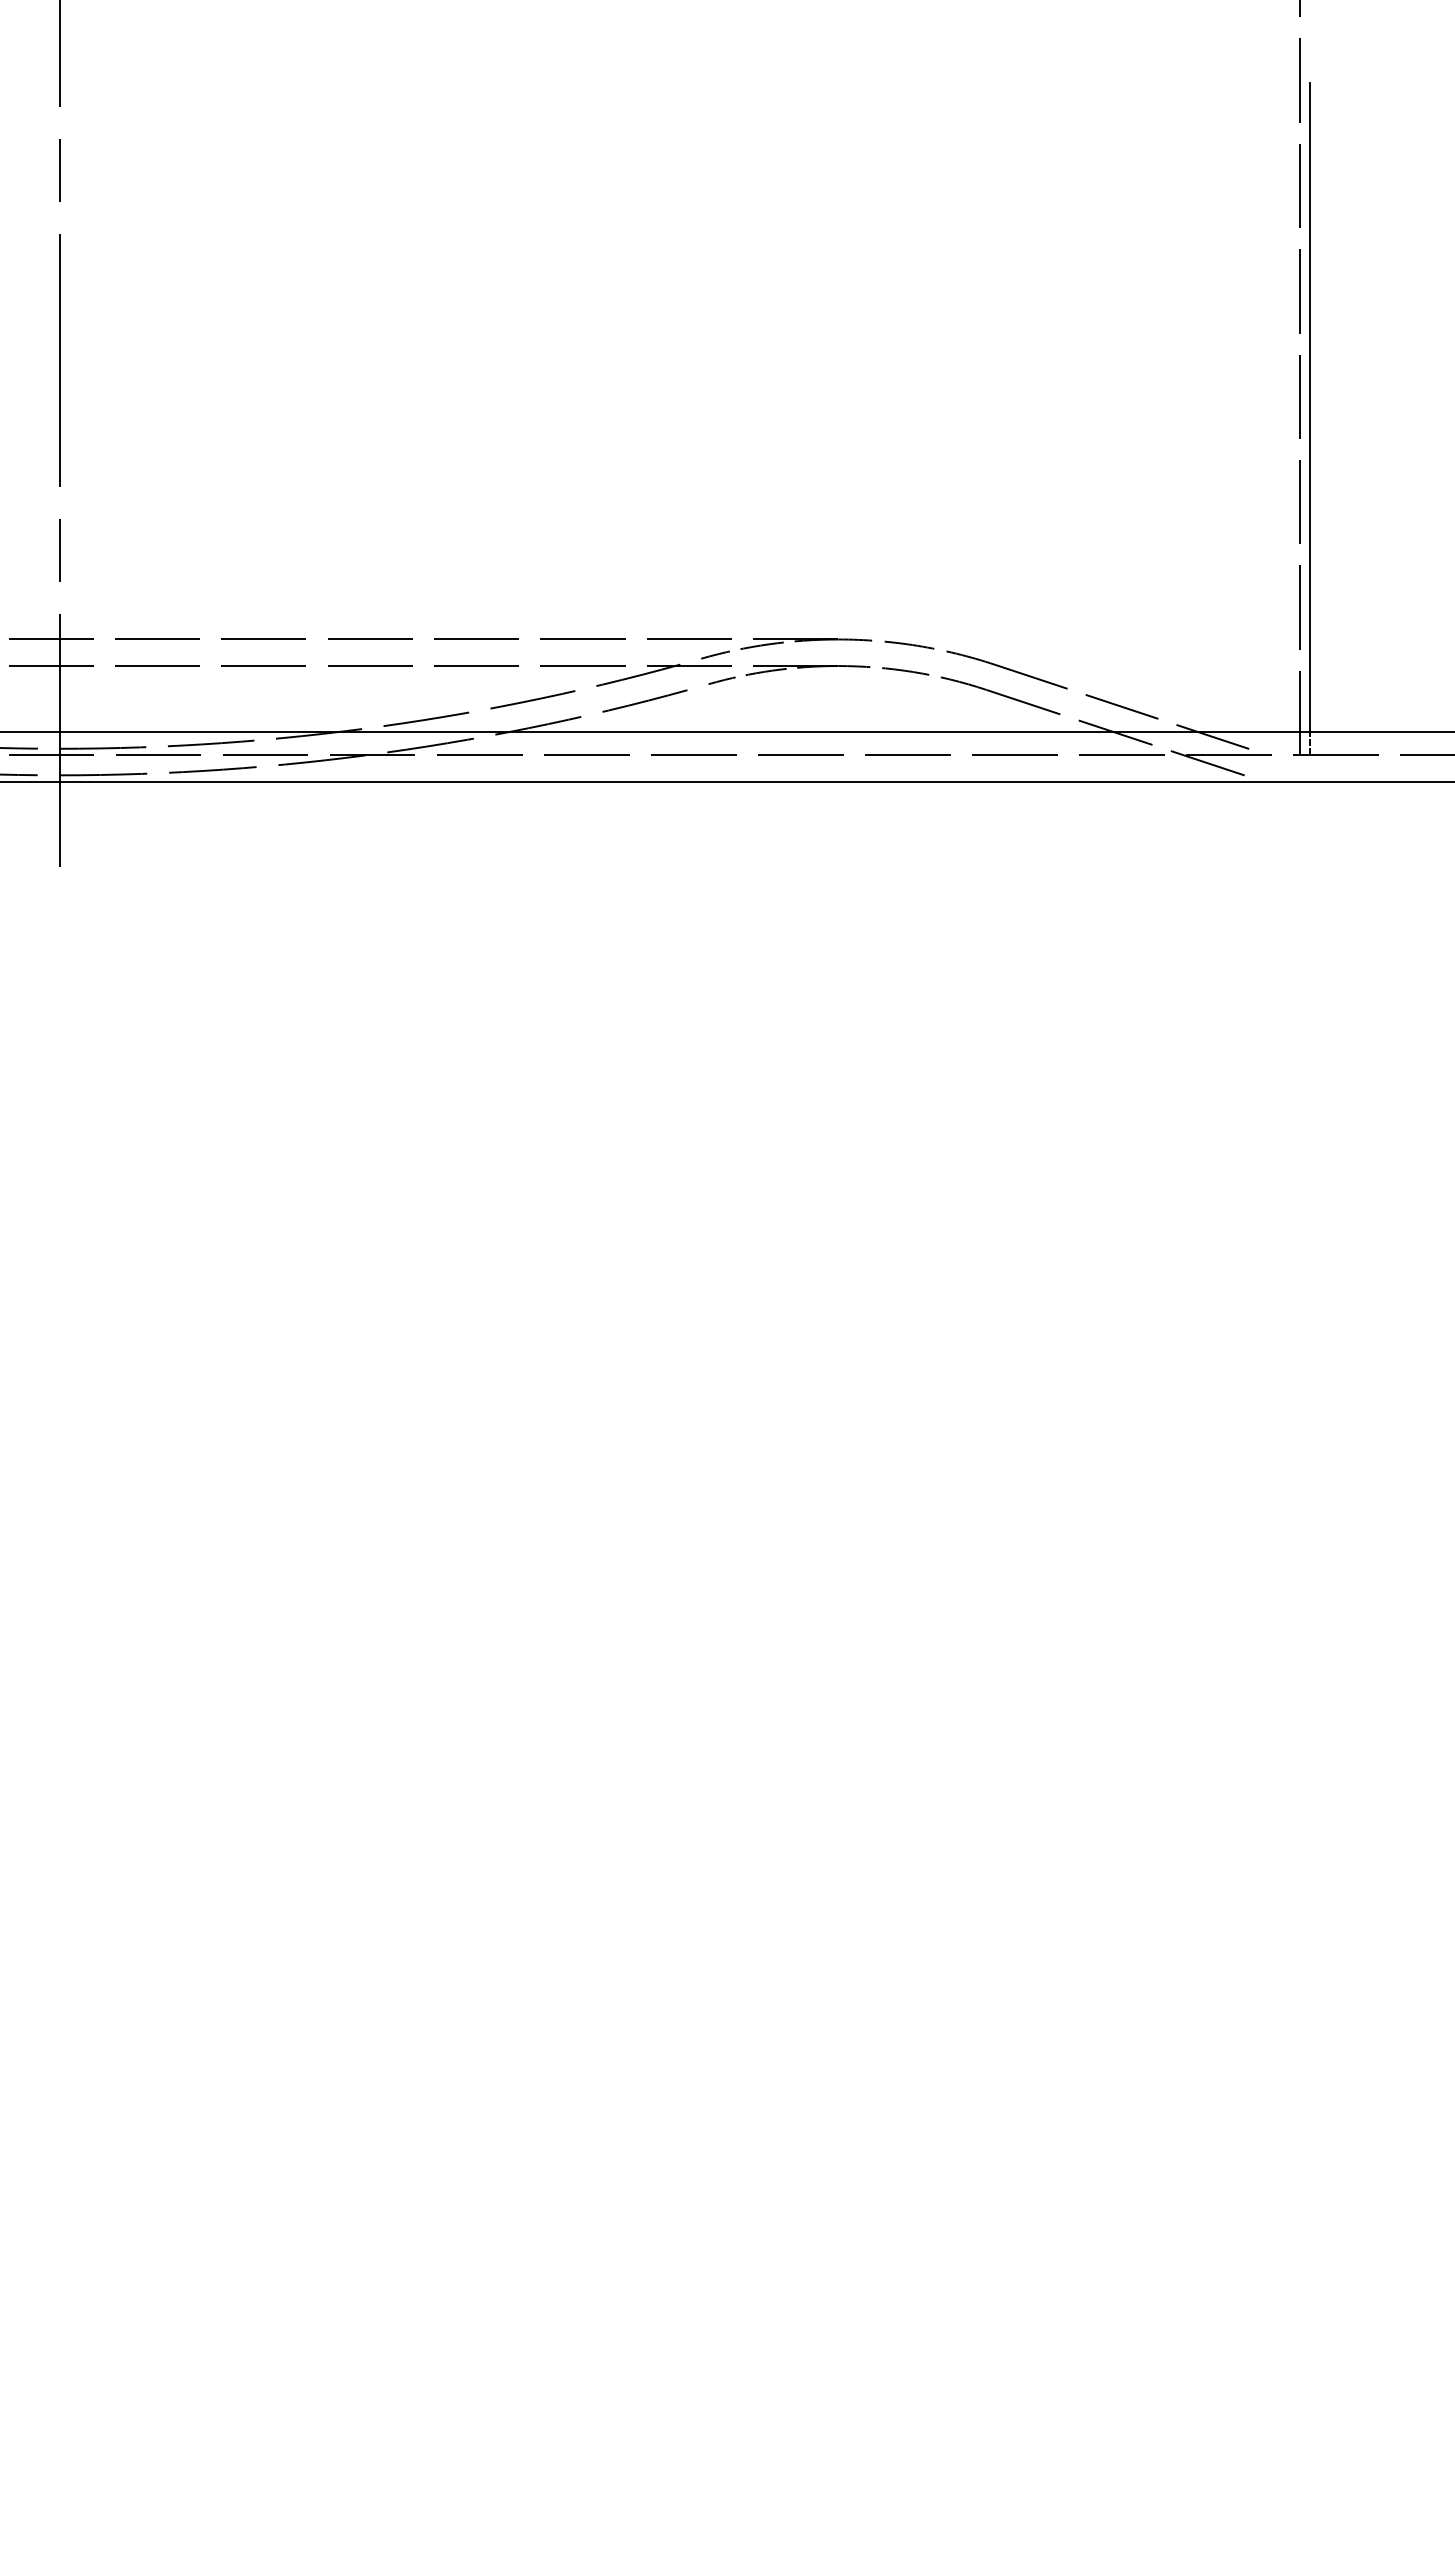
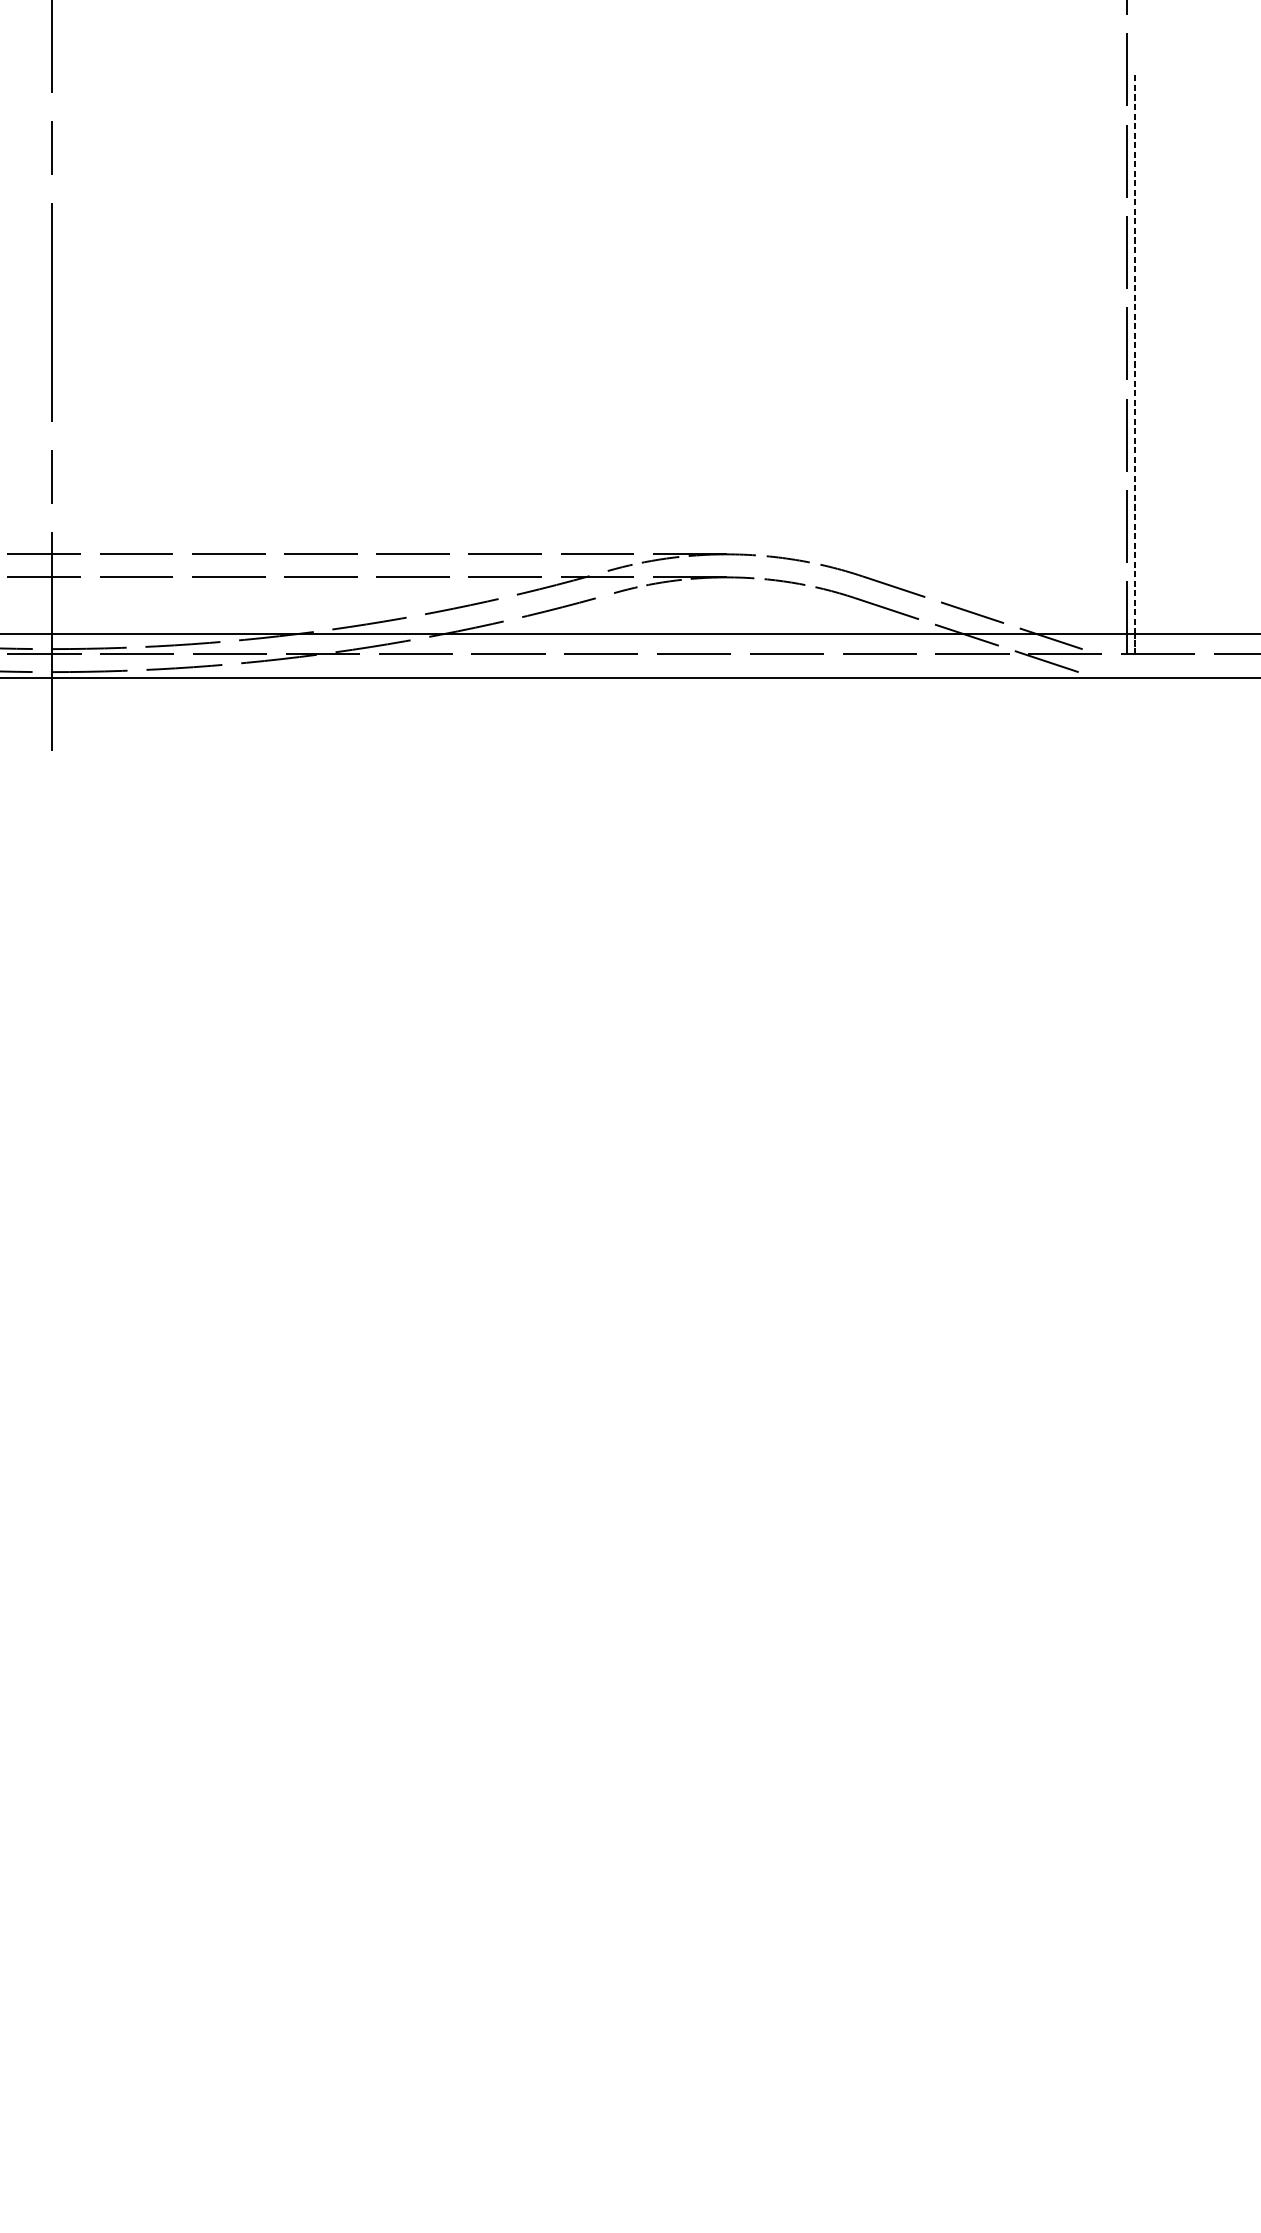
line: (1309, 406) -> (1134, 352), solid -> dashed

